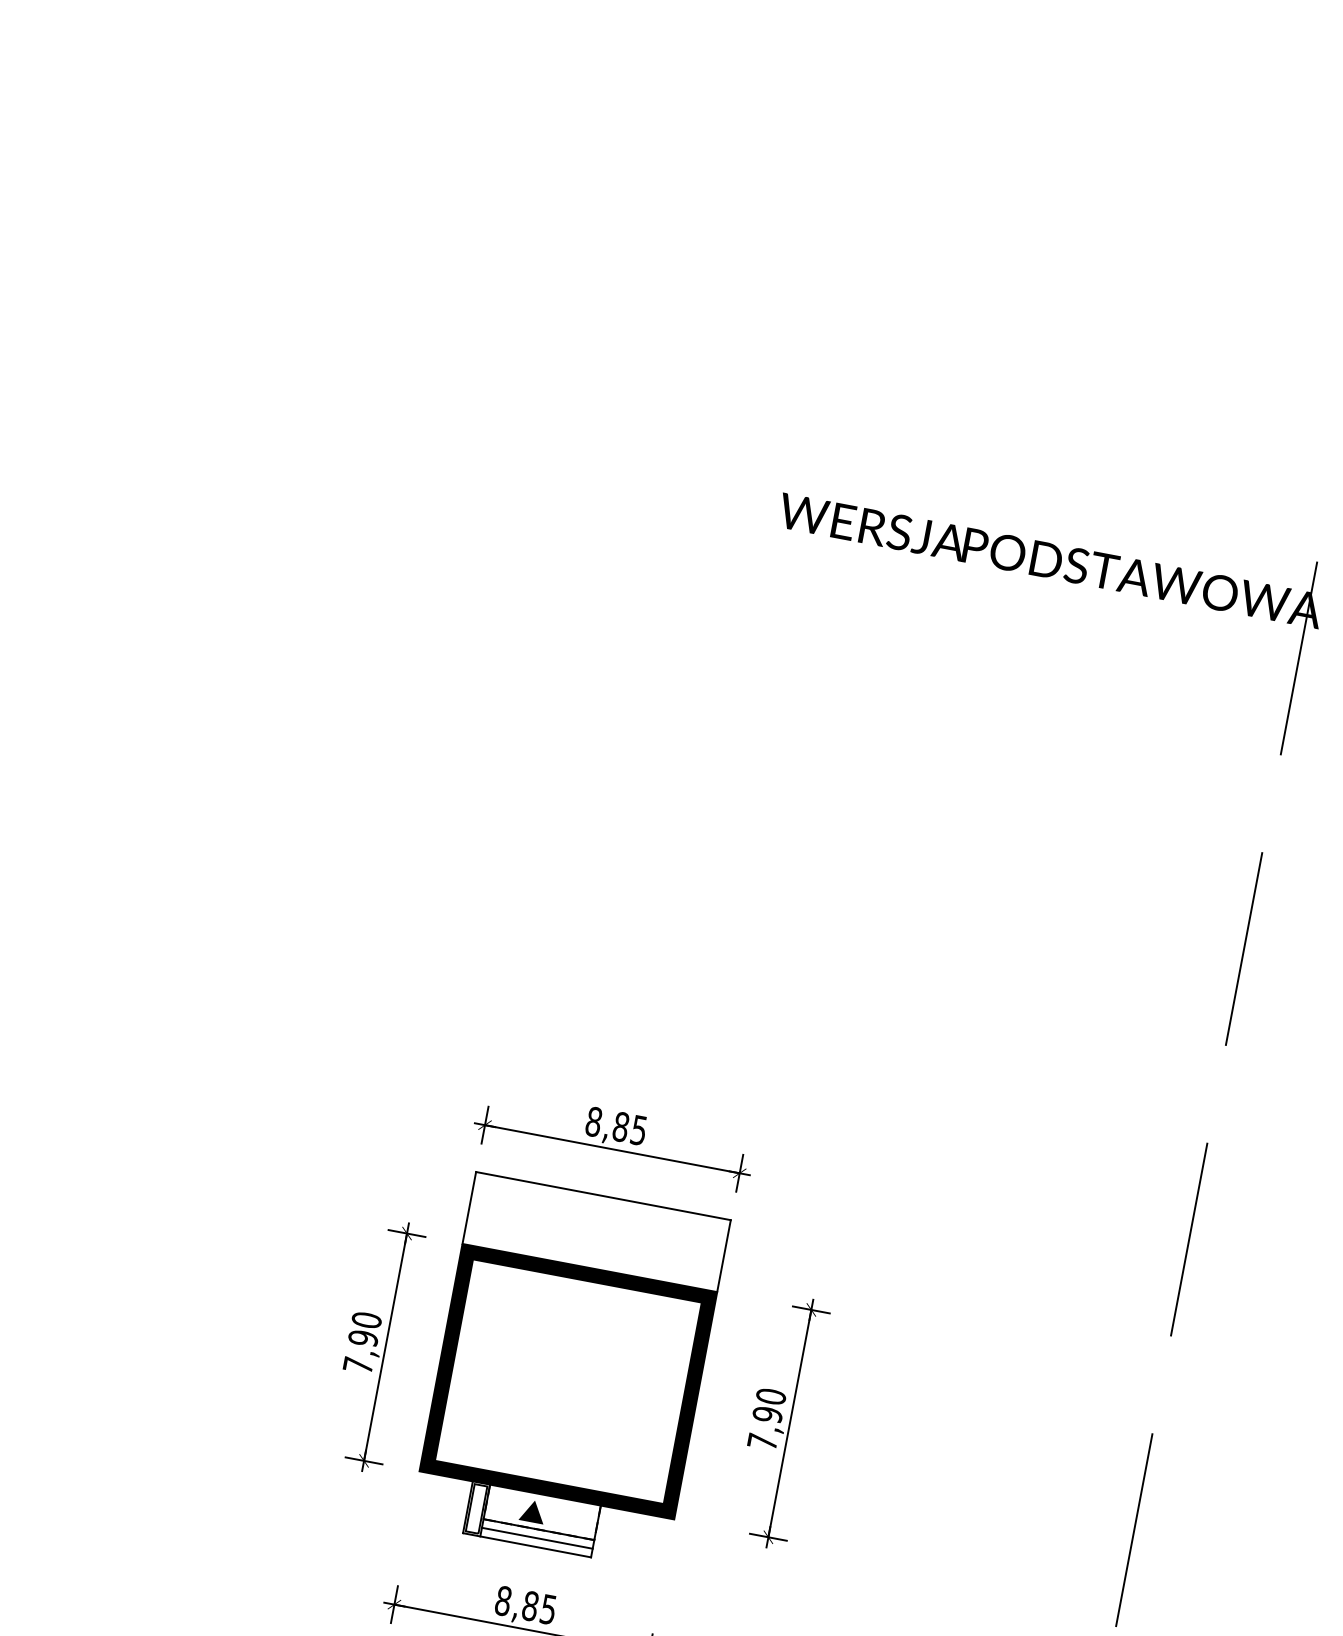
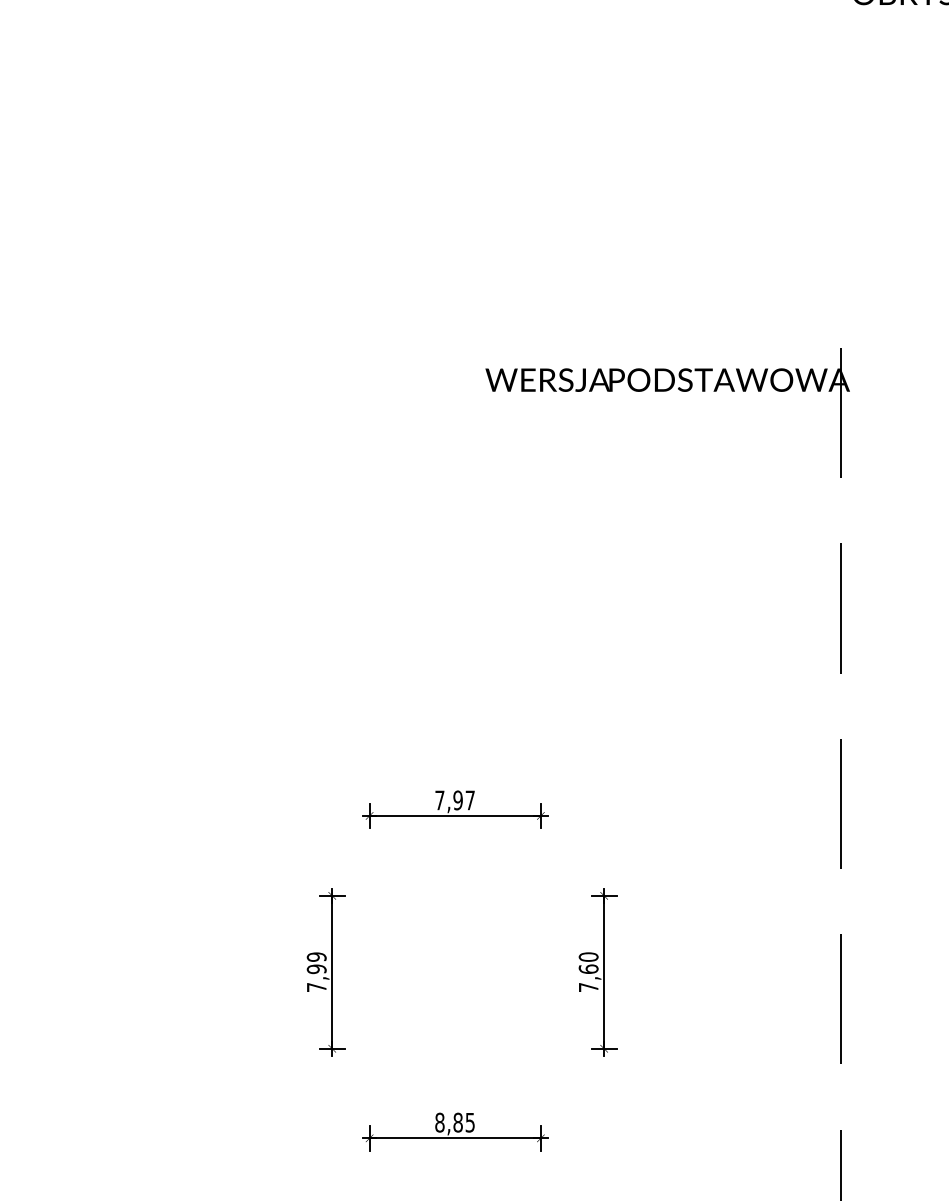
text: (615, 1126) -> (454, 800), 8,85 -> 7,97
text: (366, 1319) -> (316, 956), 7,90 -> 7,99
part: (570, 1371) -> (455, 965), removed
text: (767, 1415) -> (588, 969), 7,90 -> 7,60

